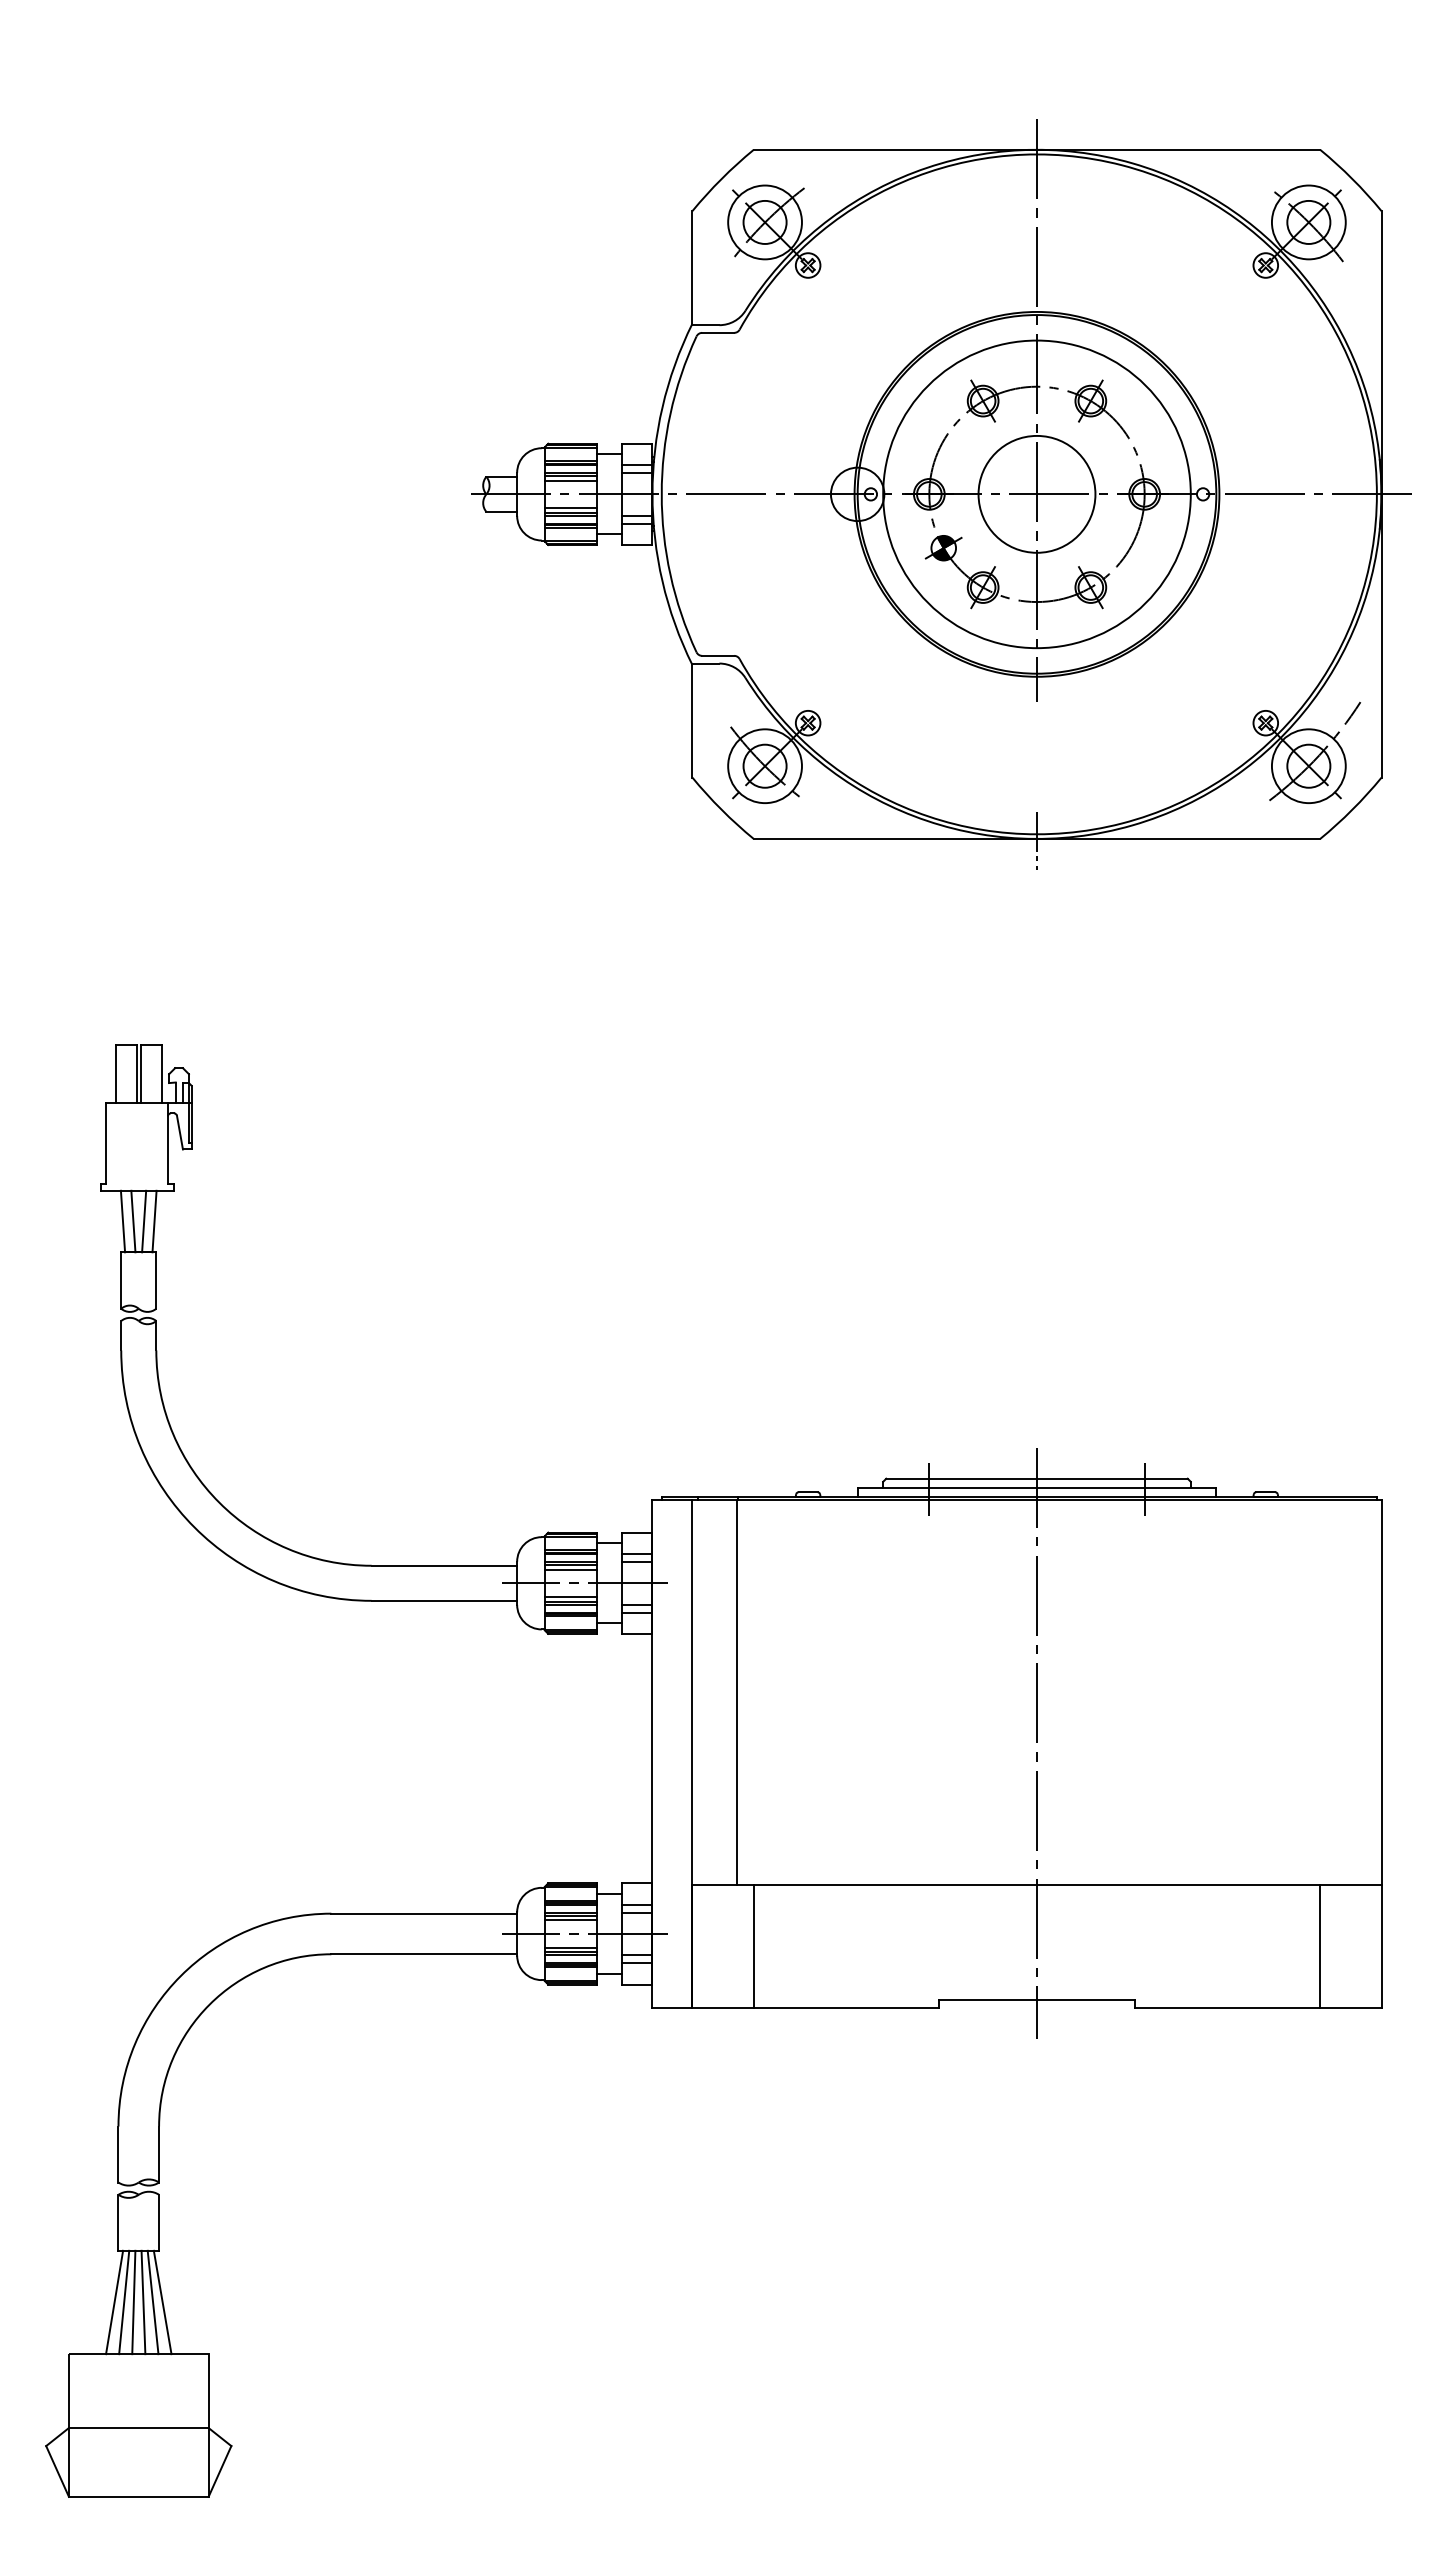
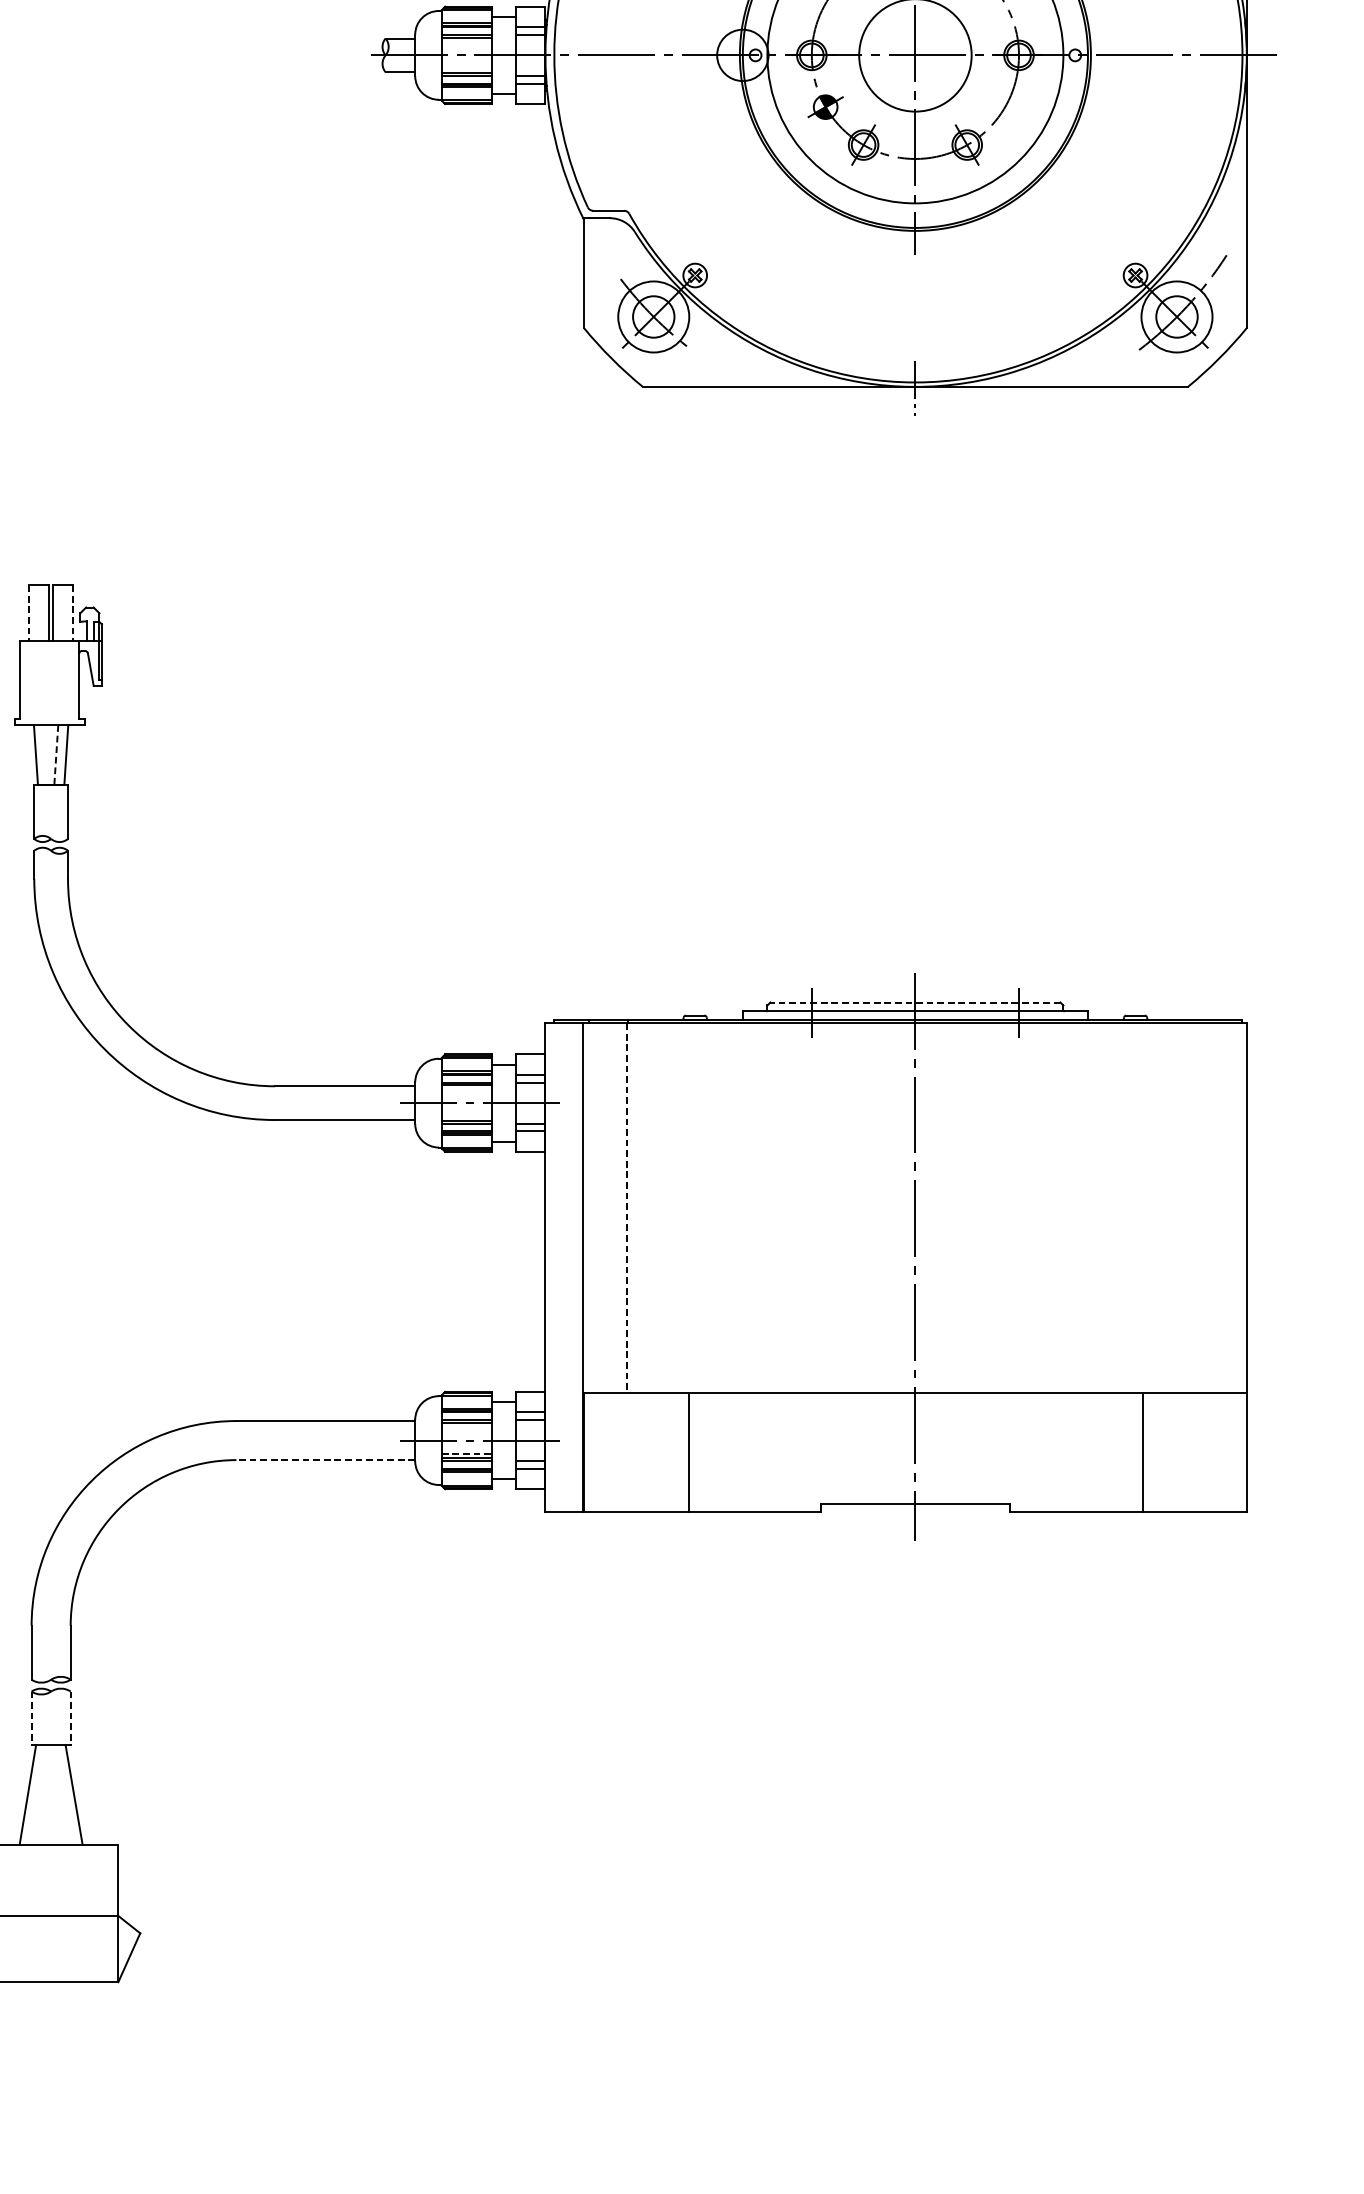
line: (570, 480) -> (466, 42), removed
line: (570, 507) -> (466, 68), removed
line: (115, 1074) -> (28, 613), solid -> dashed
line: (161, 1074) -> (73, 613), solid -> dashed
line: (133, 1221) -> (46, 755), removed
line: (144, 1221) -> (56, 755), solid -> dashed
line: (1037, 1478) -> (915, 1002), solid -> dashed
line: (570, 1569) -> (466, 1089), removed
line: (570, 1596) -> (466, 1115), removed
line: (736, 1693) -> (626, 1209), solid -> dashed
line: (570, 1920) -> (466, 1427), removed
line: (753, 1945) -> (688, 1451), moved
line: (1320, 1945) -> (1142, 1451), moved
line: (571, 1947) -> (467, 1453), solid -> dashed
line: (424, 1954) -> (326, 1460), solid -> dashed
line: (118, 2222) -> (31, 1718), solid -> dashed
line: (159, 2222) -> (71, 1718), solid -> dashed
line: (124, 2302) -> (37, 1795), removed
line: (133, 2302) -> (46, 1795), removed
line: (143, 2302) -> (55, 1795), removed
line: (152, 2302) -> (64, 1795), removed

